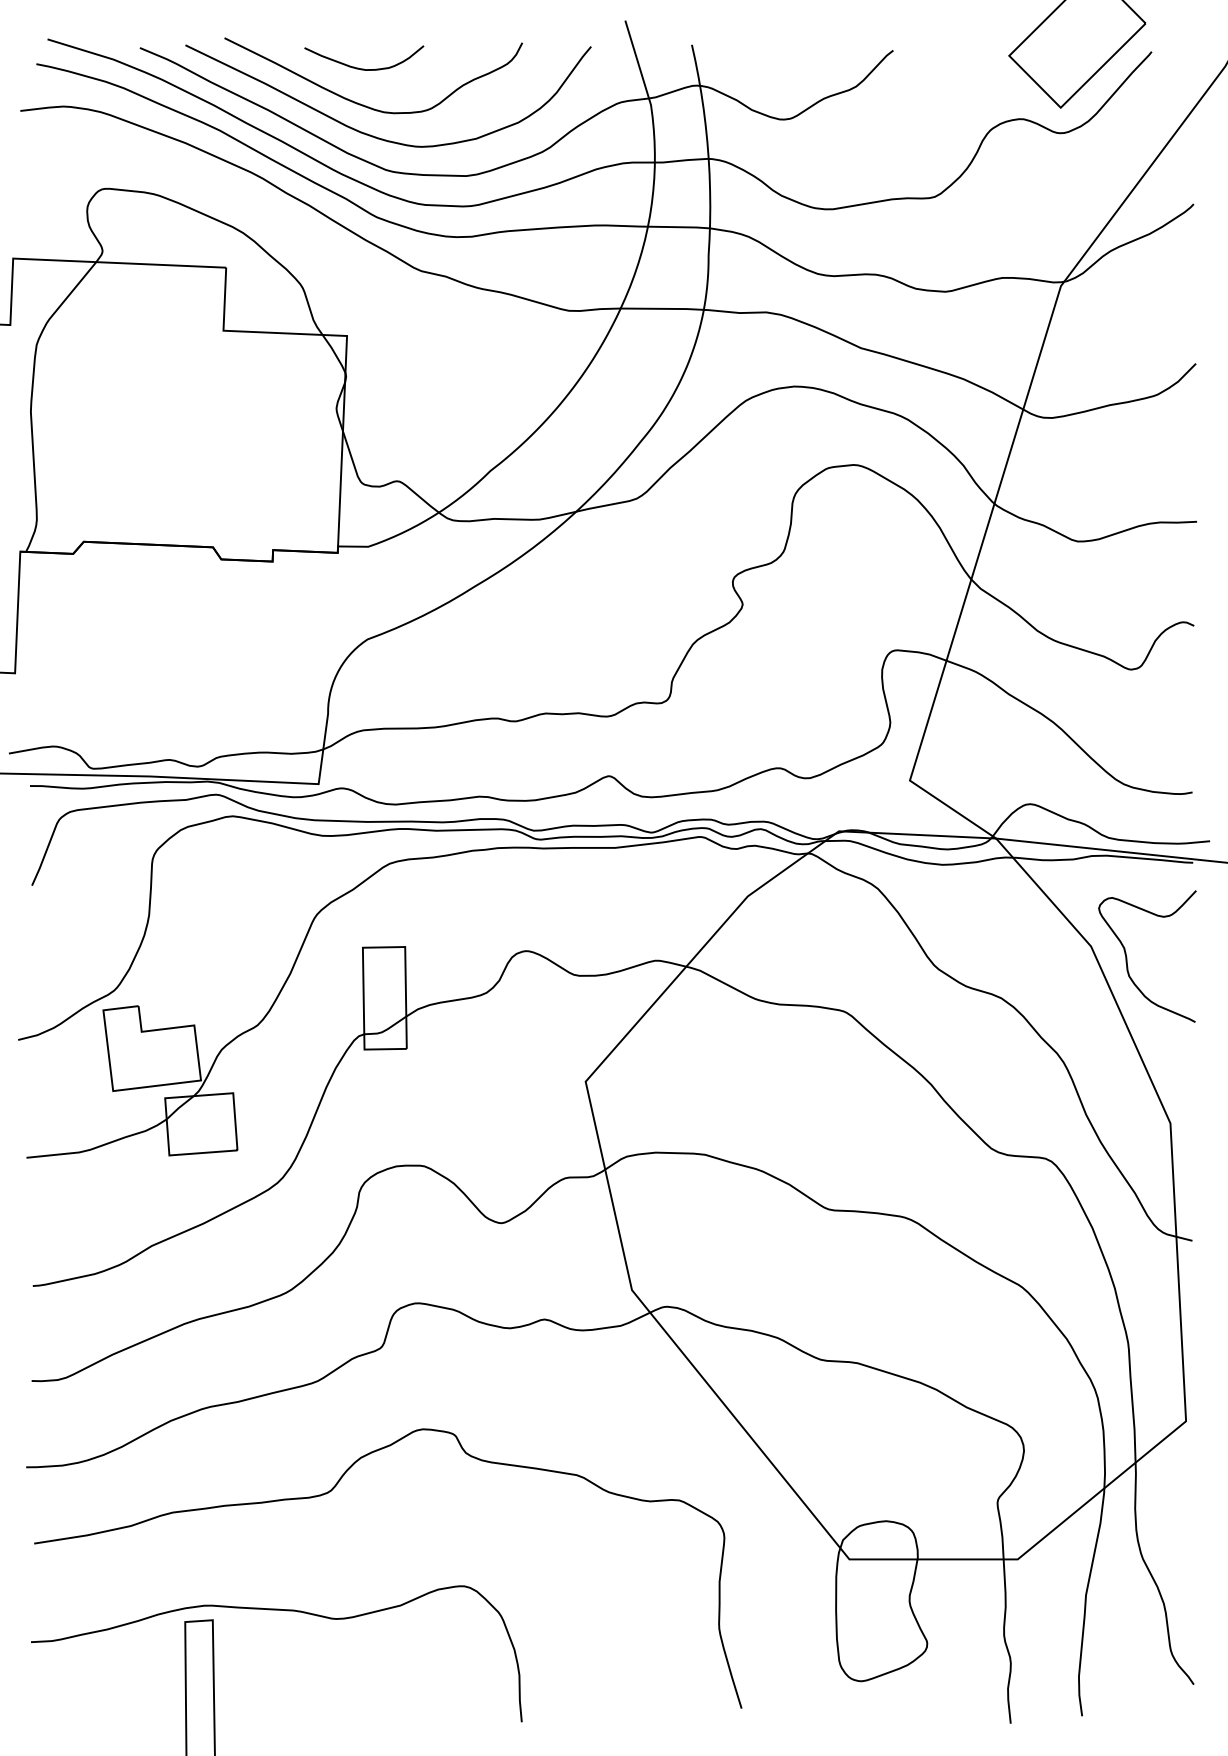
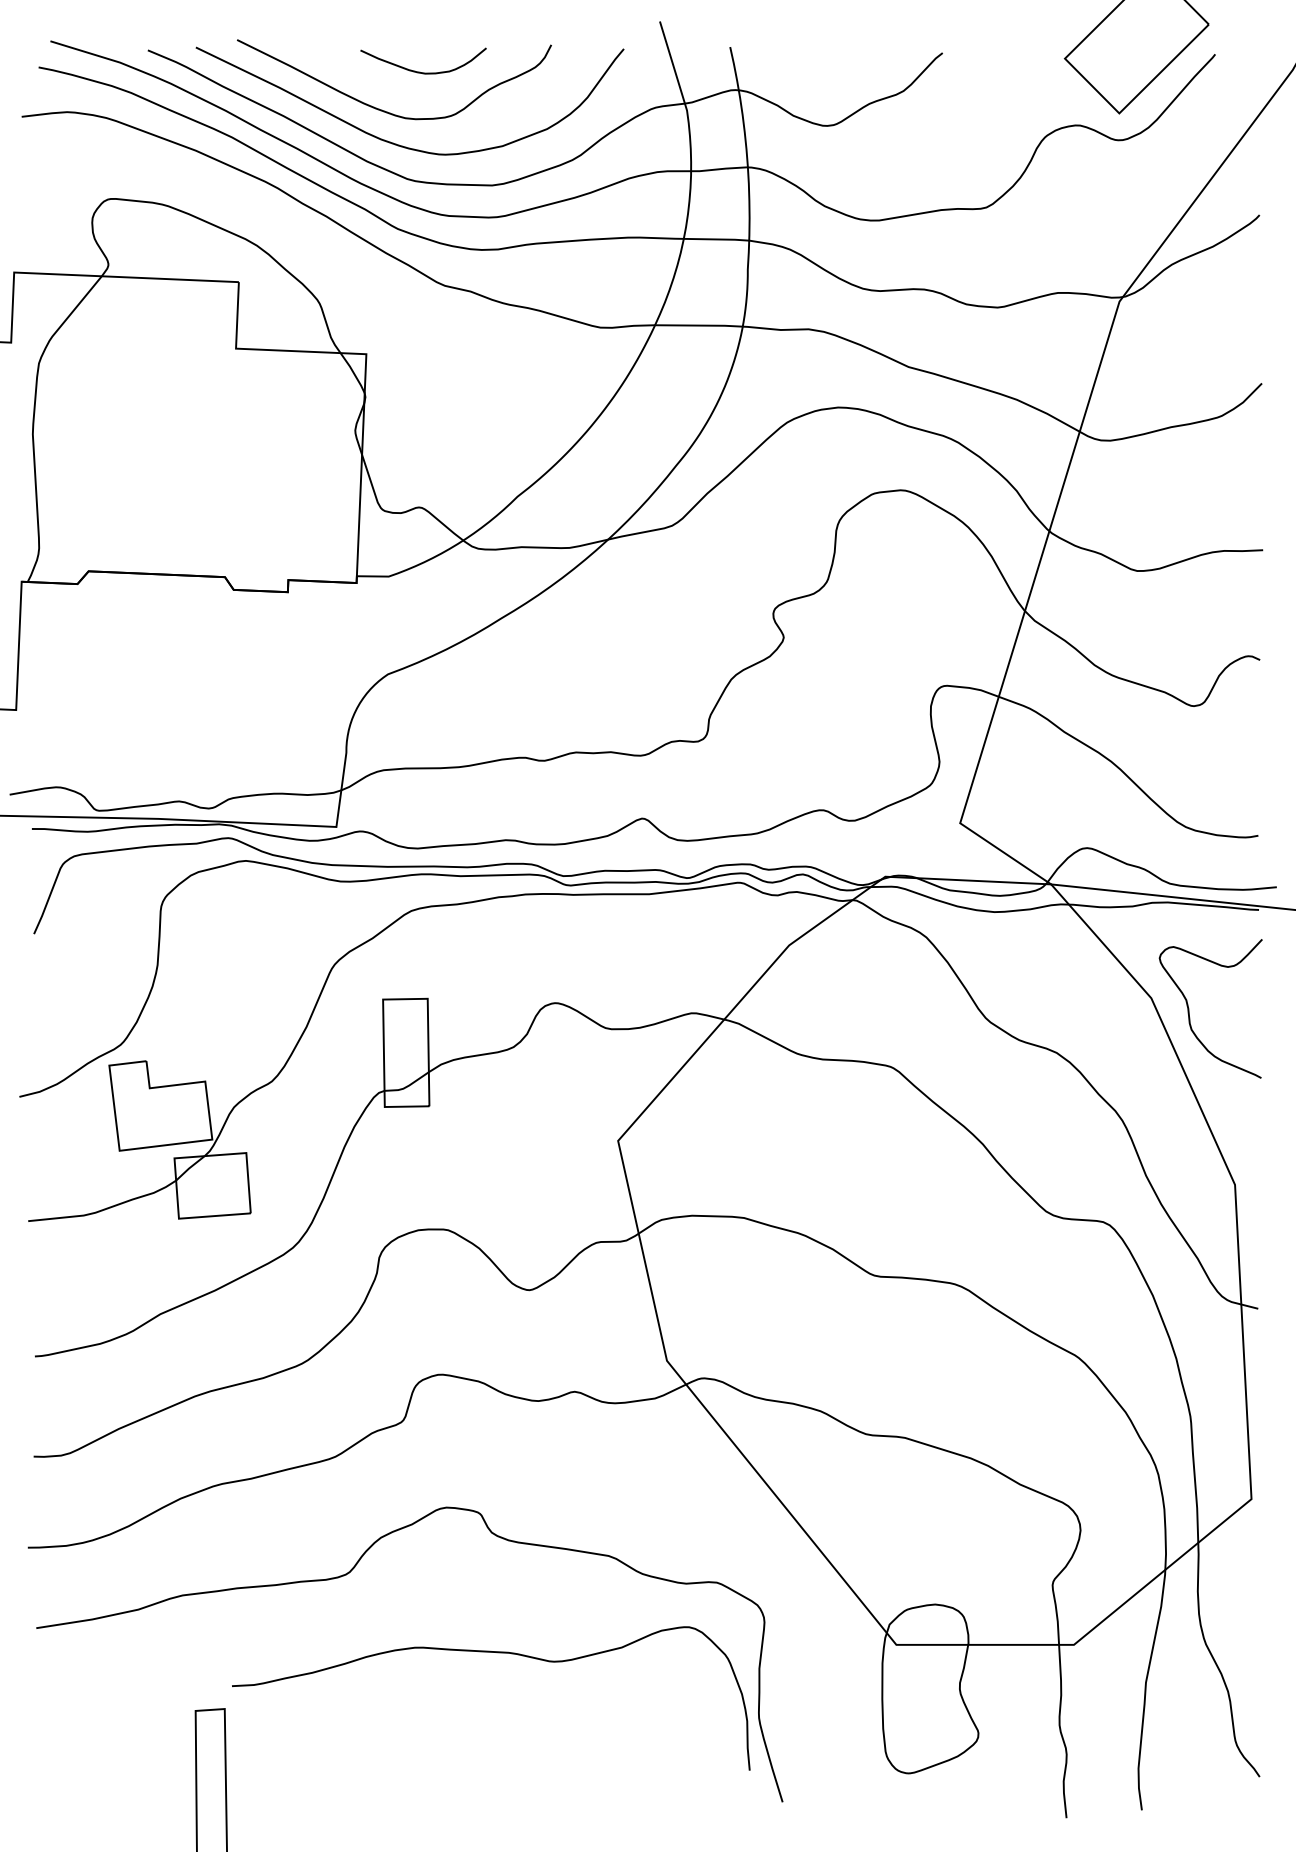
curve: (361, 68) -> (420, 71), moved
curve: (282, 1611) -> (497, 1653), moved

